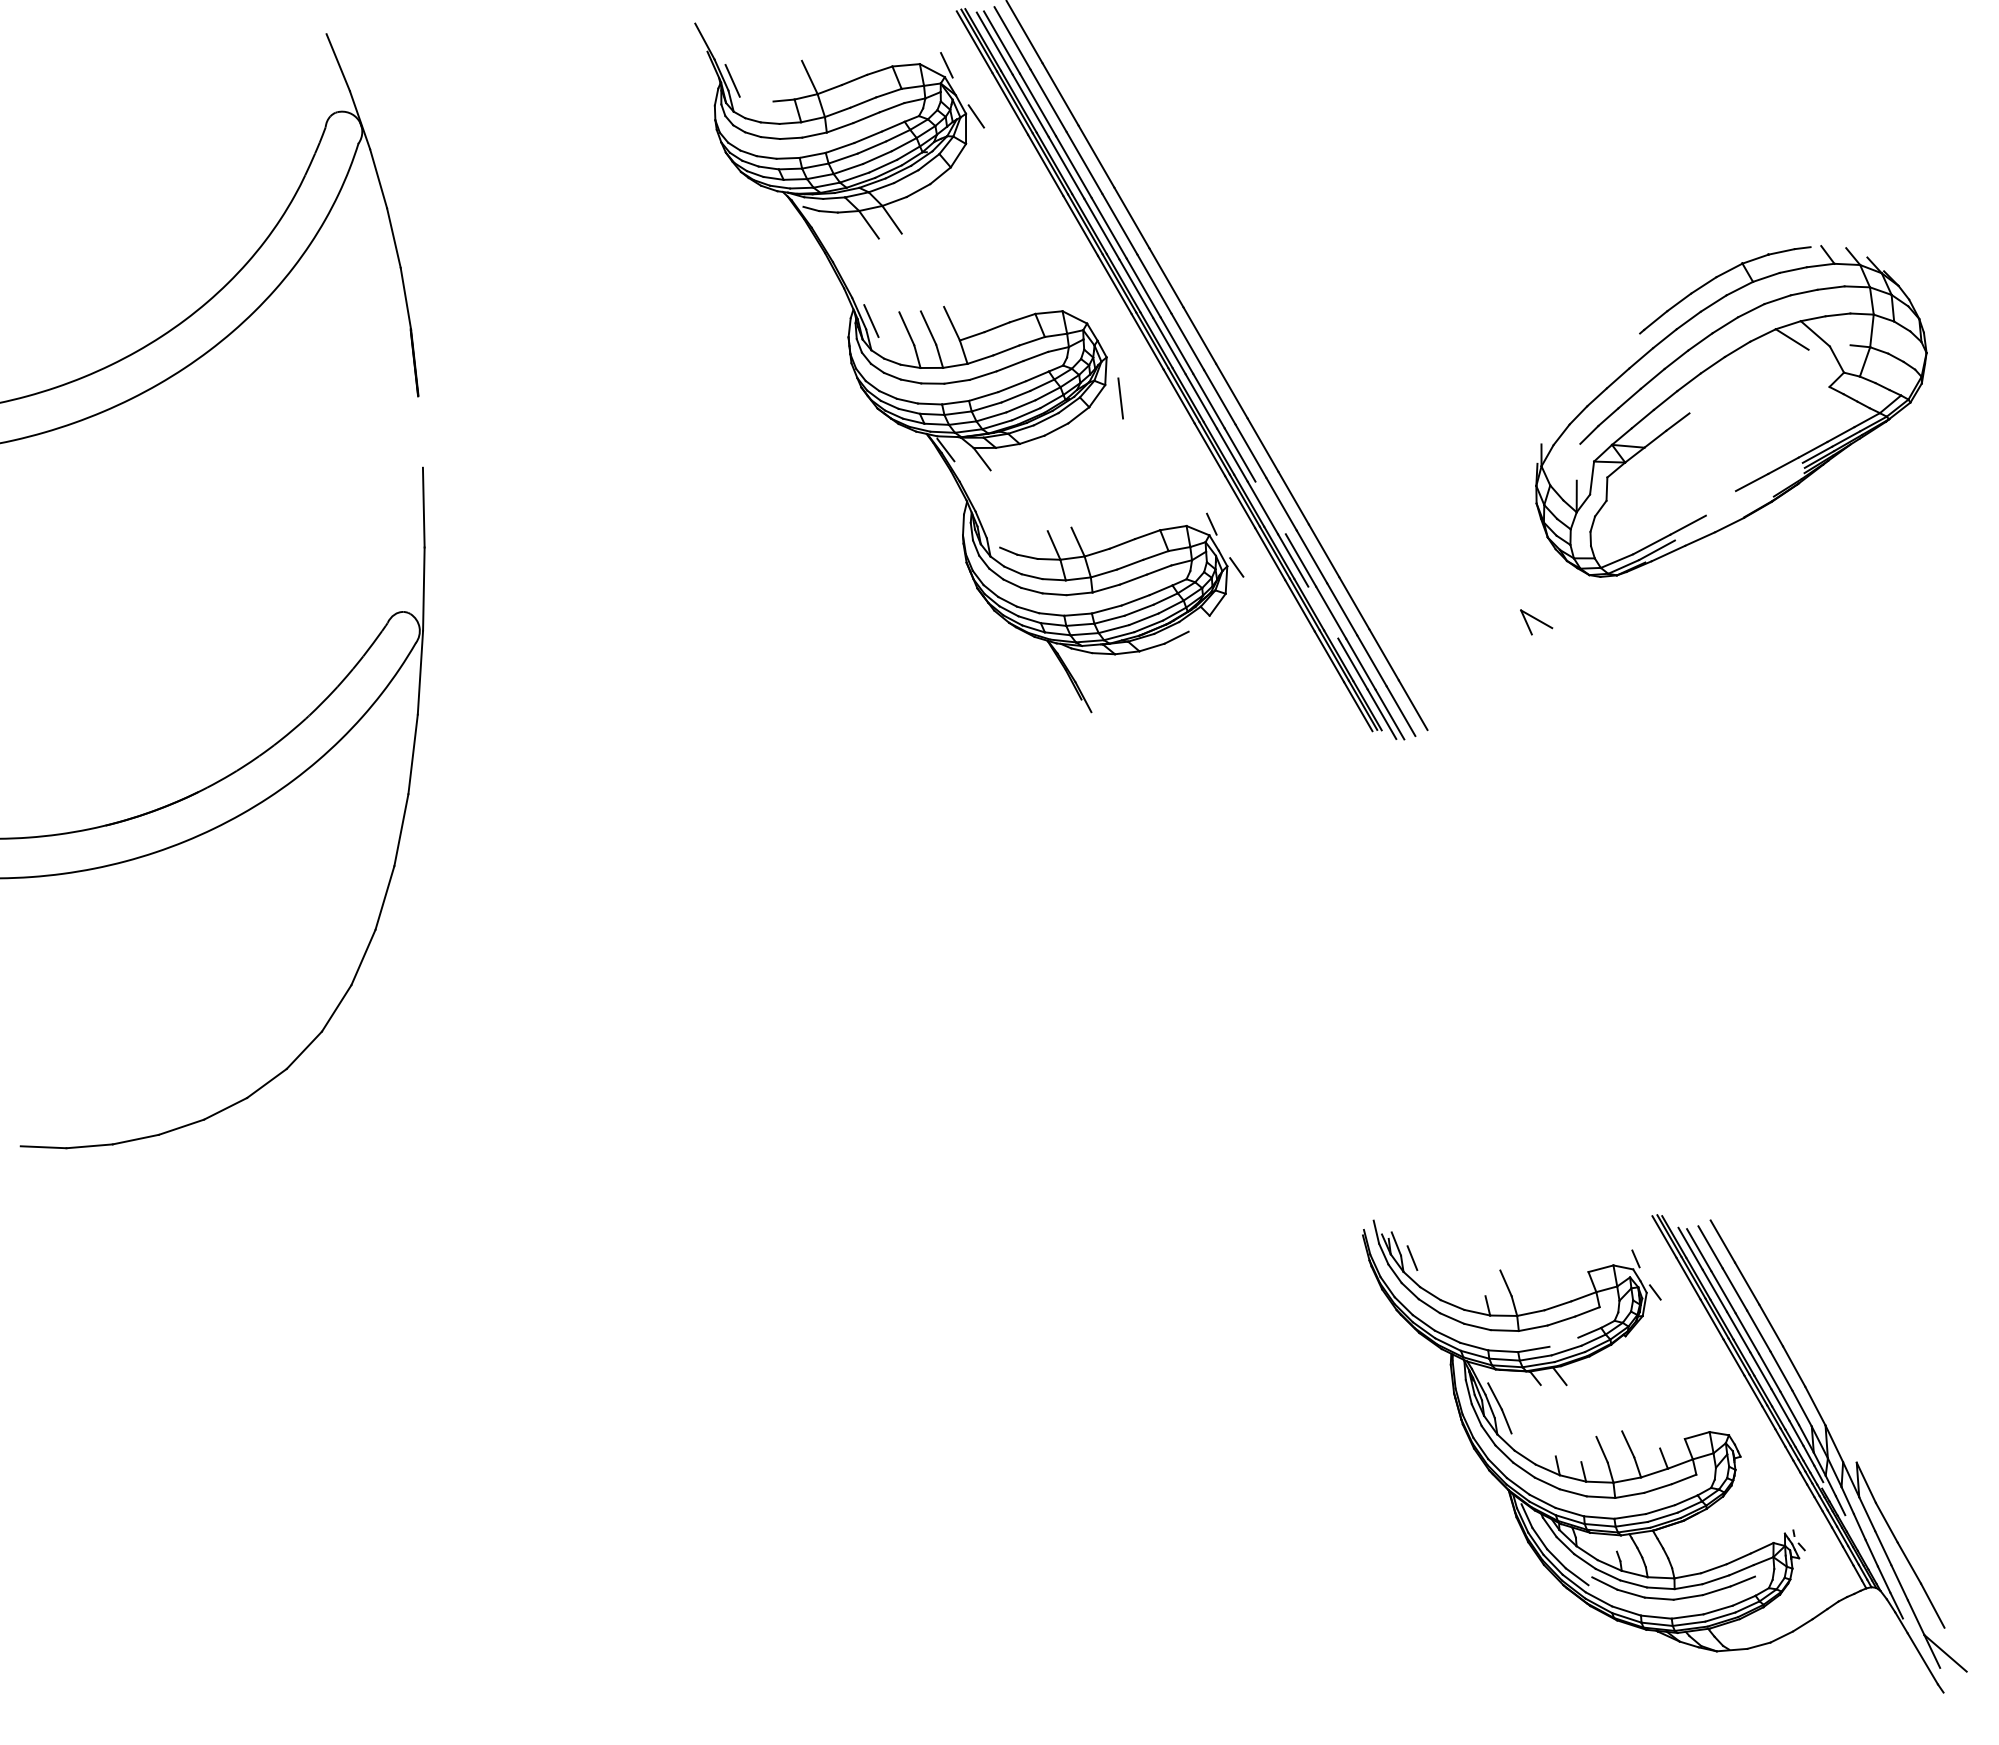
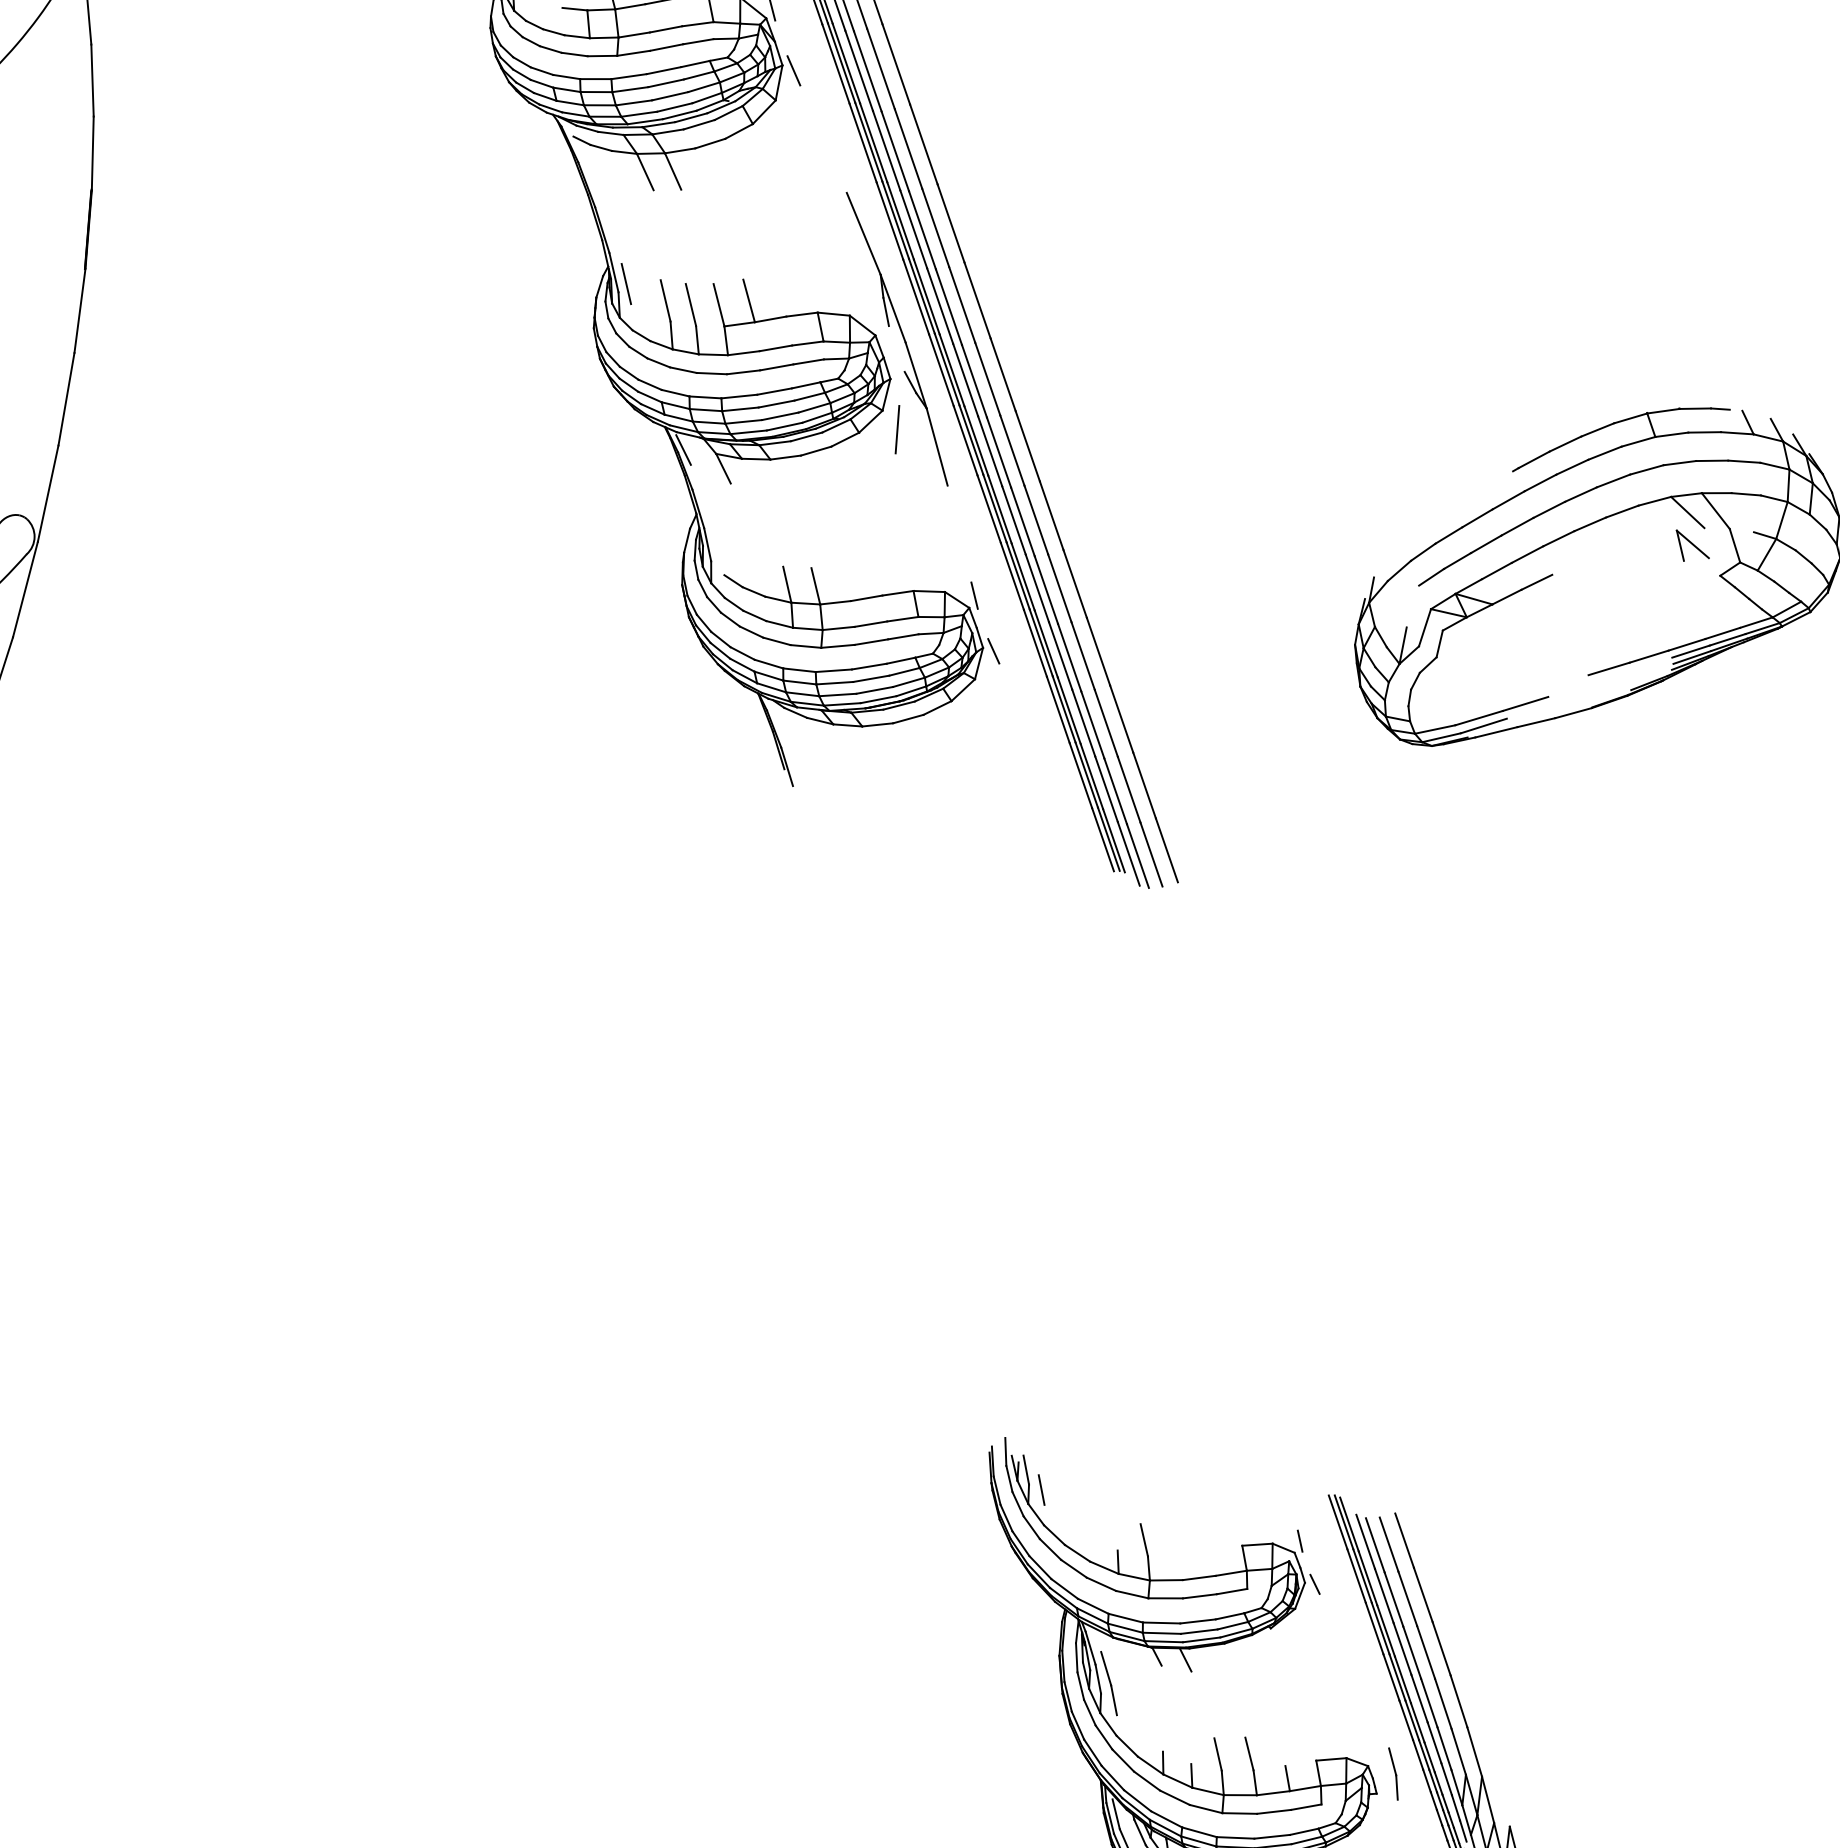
line: (976, 315) -> (749, 301), added
part: (1105, 322) -> (896, 338), added
line: (420, 431) -> (79, 310), added
line: (1270, 507) -> (1046, 589), added
line: (1323, 612) -> (1083, 722), added
part: (1536, 622) -> (1691, 548), moved
line: (1198, 623) -> (936, 707), added
line: (1563, 1341) -> (1197, 1620), added
part: (1750, 1437) -> (1392, 1773), added

